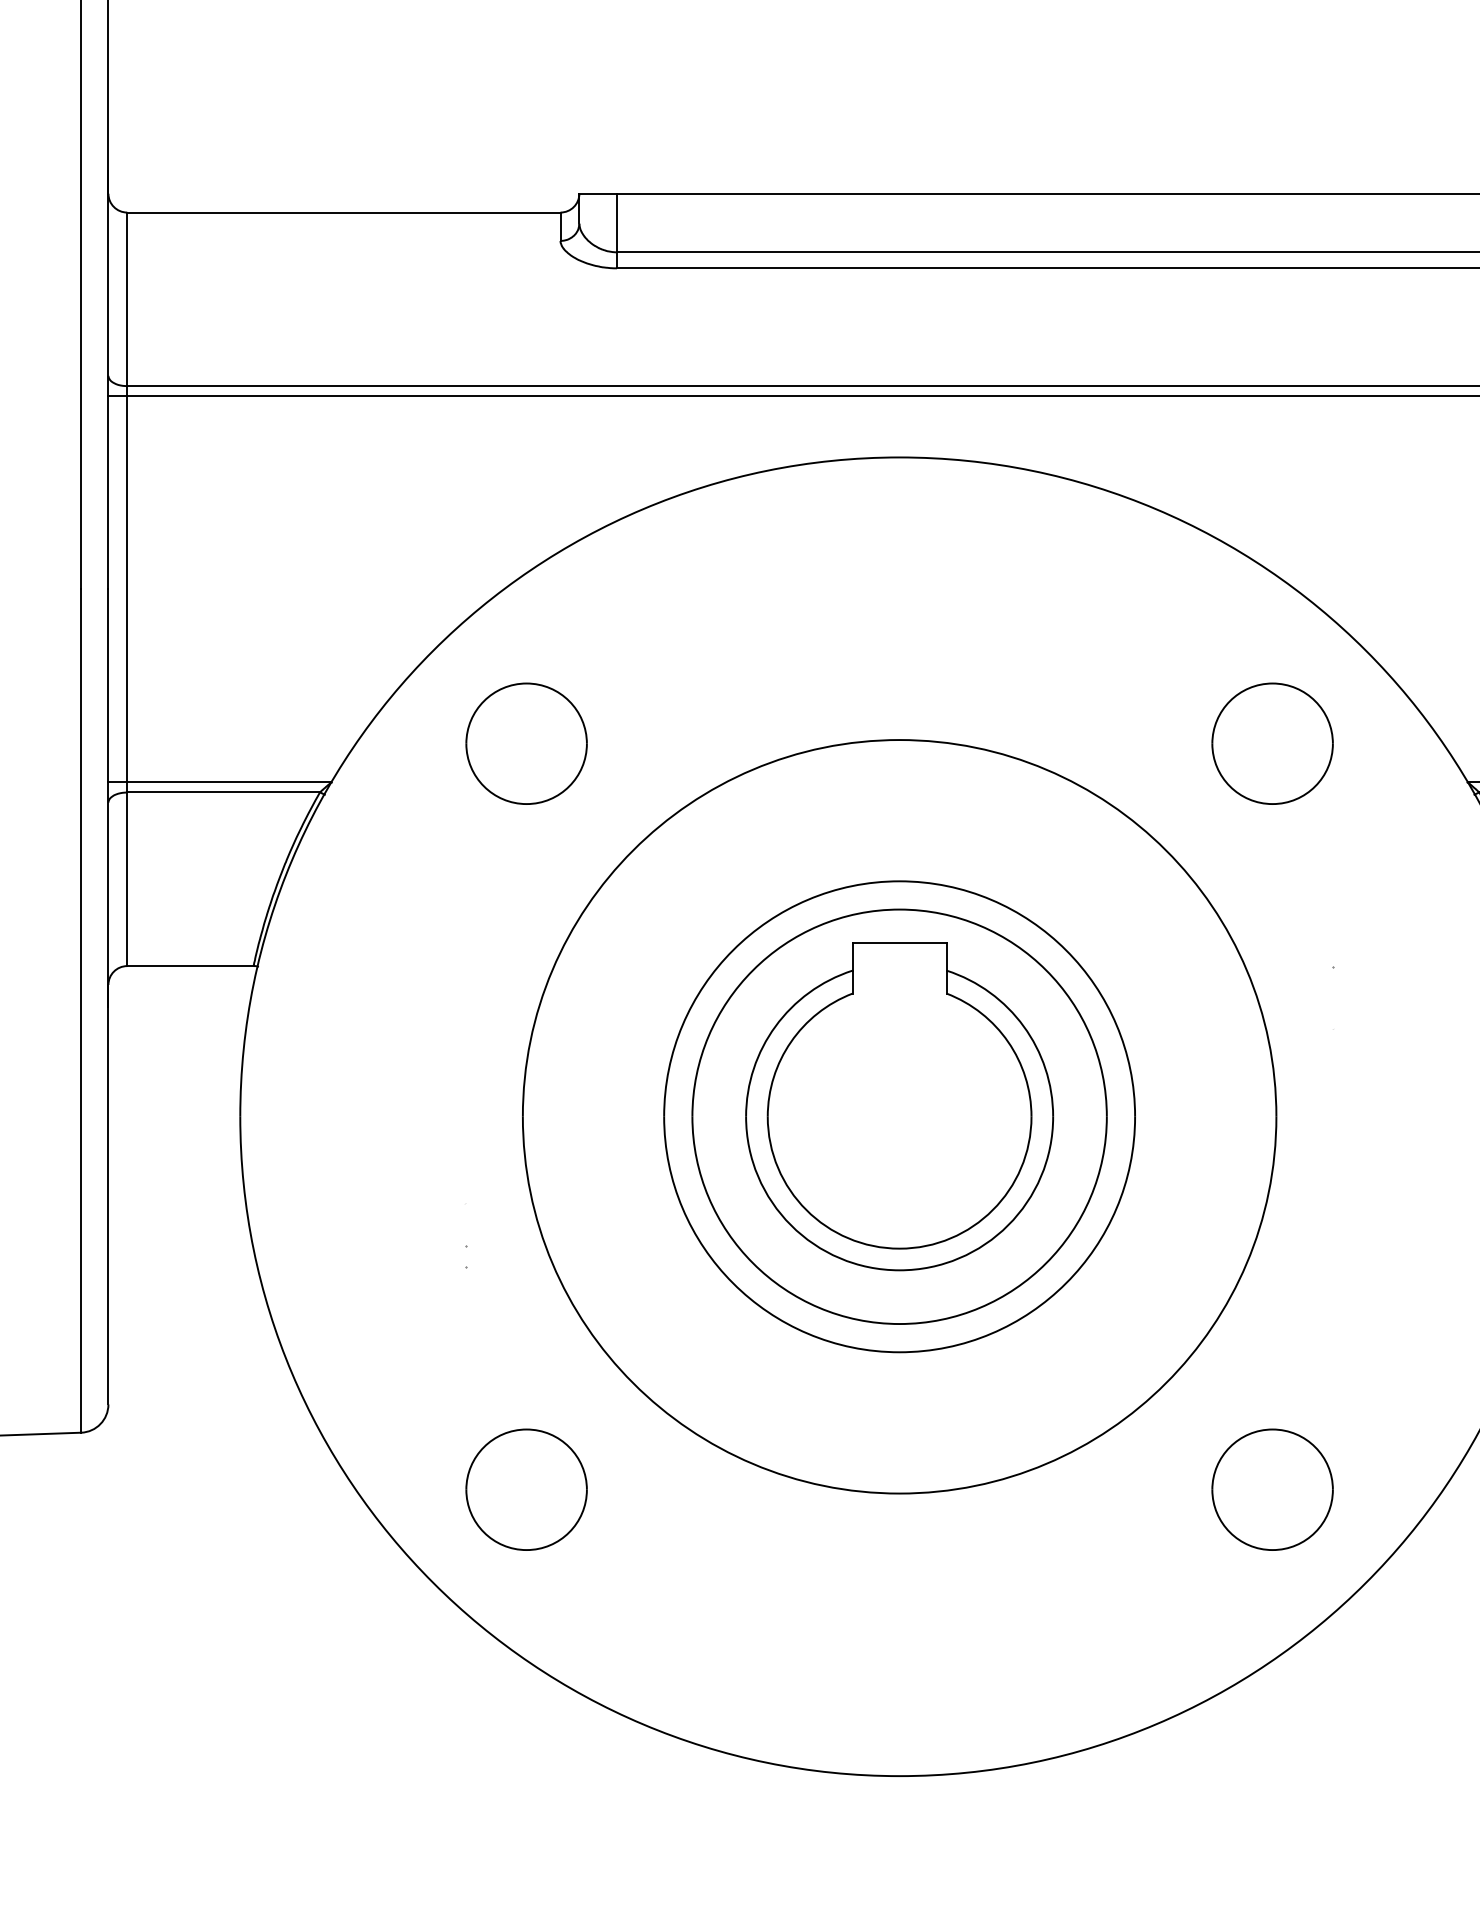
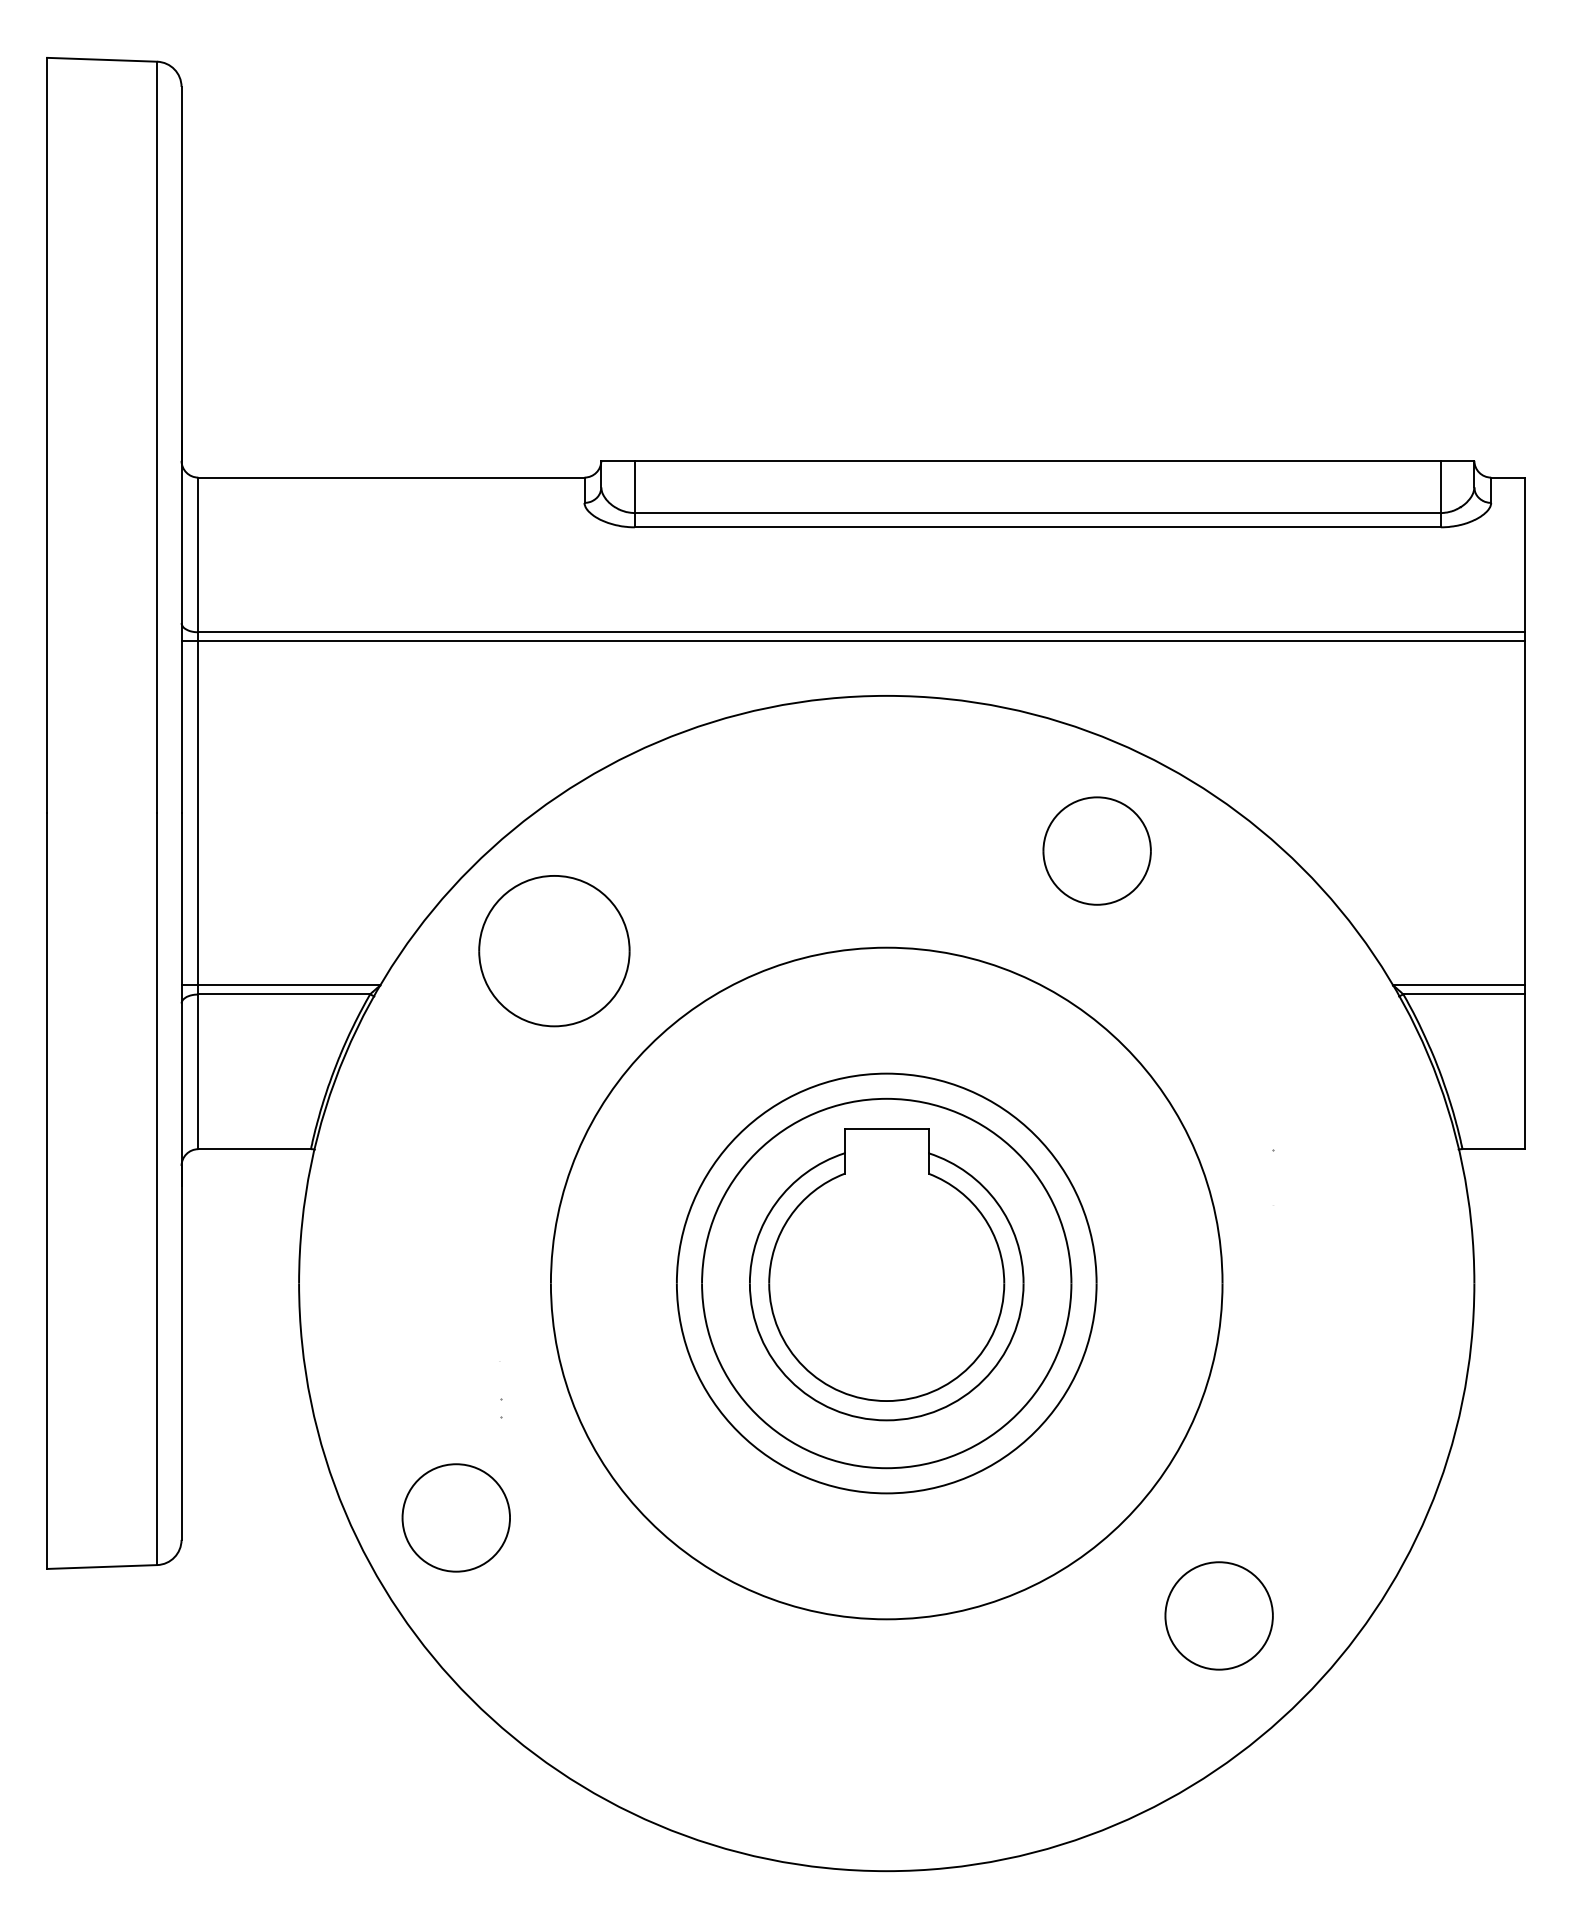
part: (525, 743) -> (553, 950), size x1.4
part: (1271, 743) -> (1096, 850), moved
part: (525, 1489) -> (455, 1517), moved

